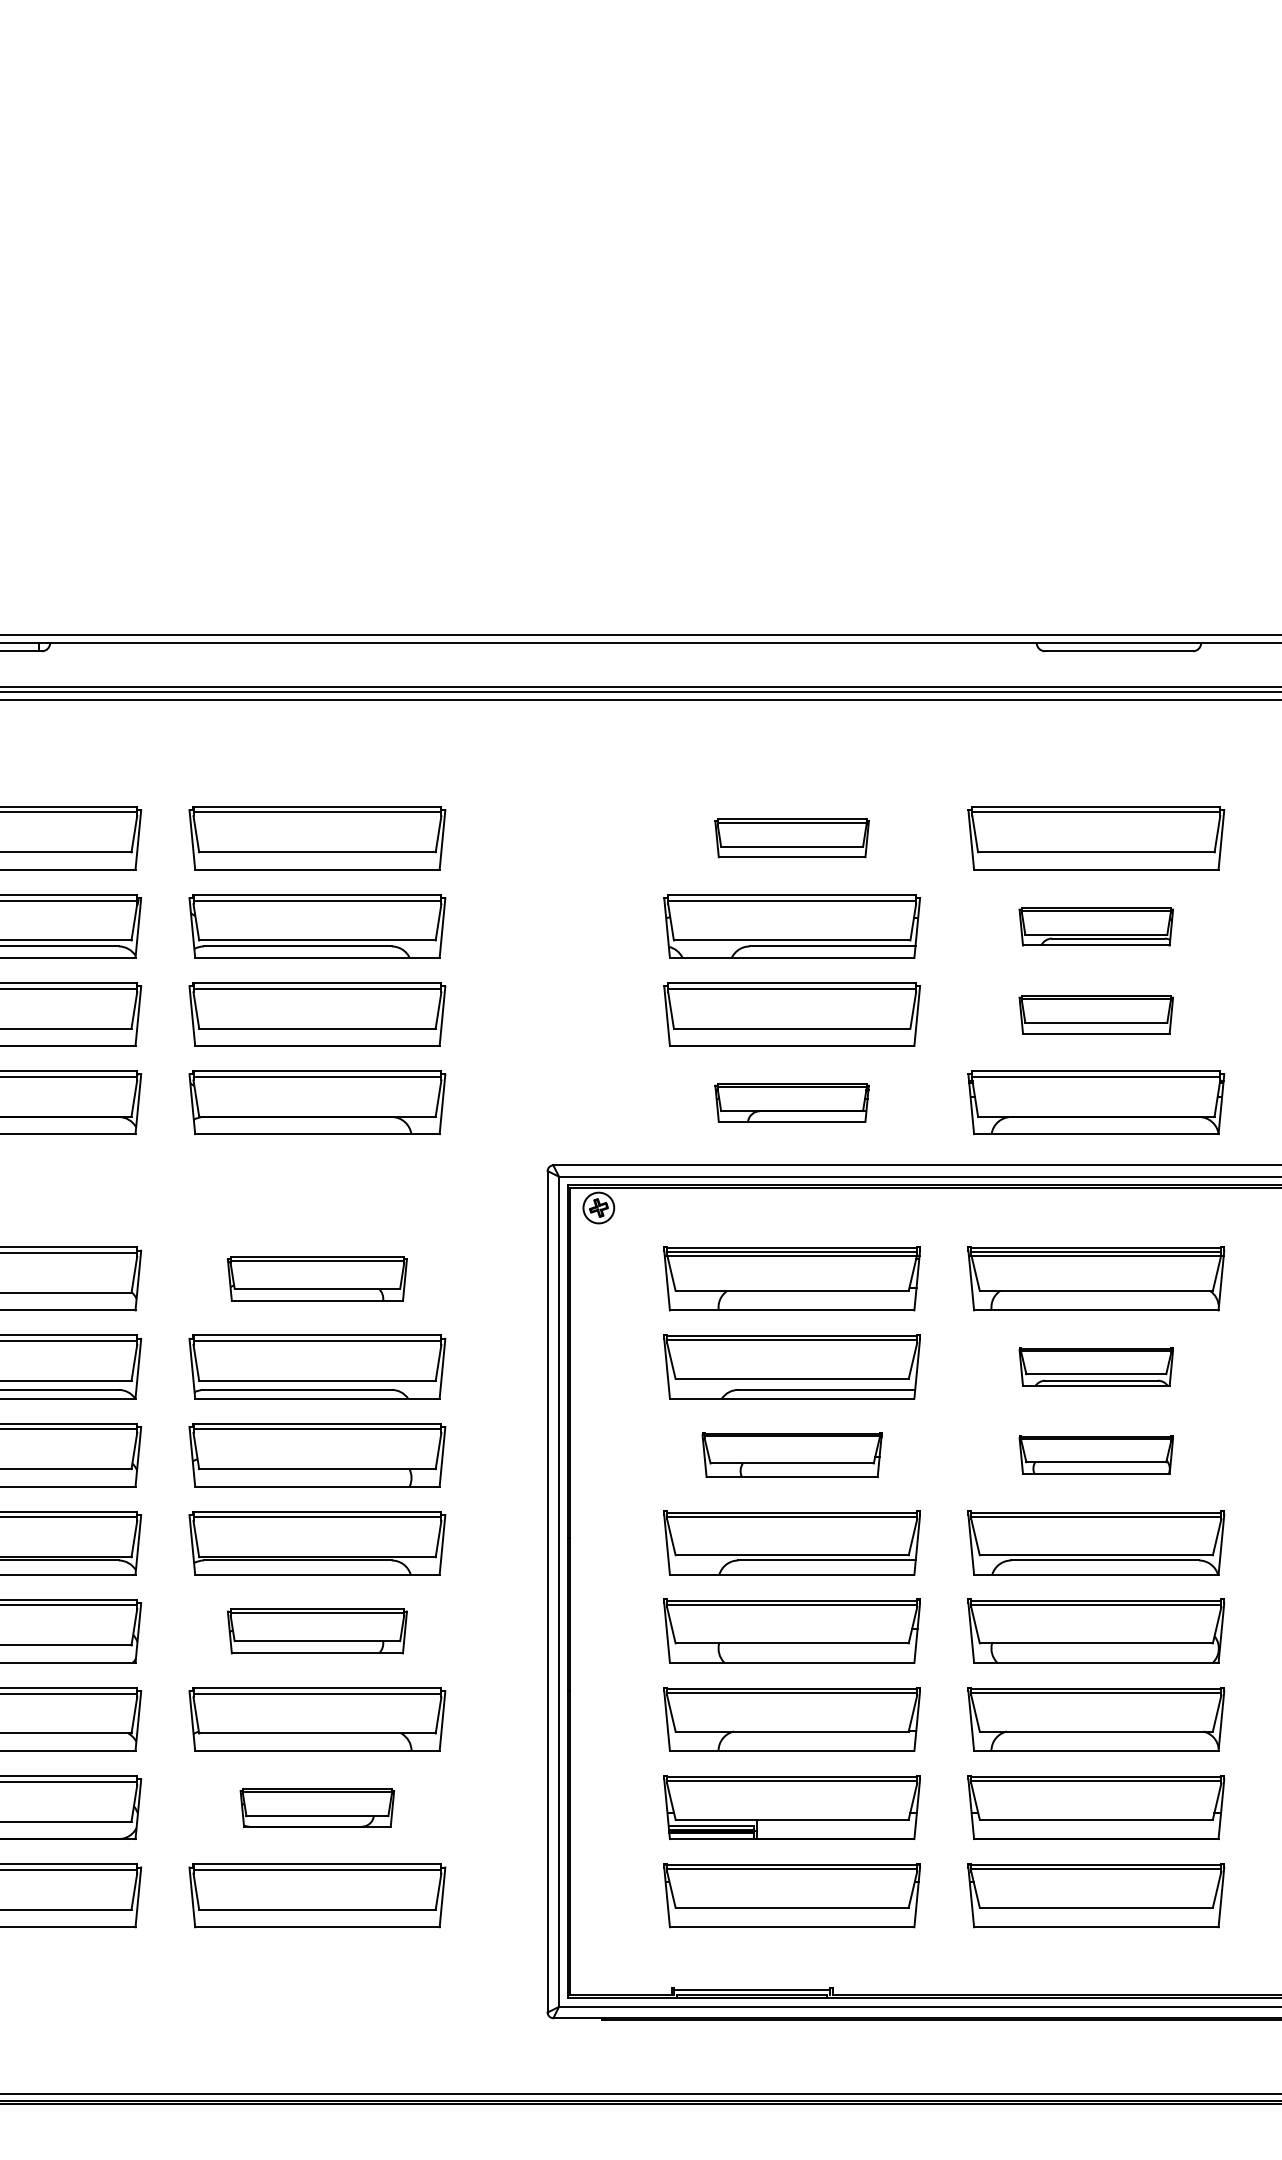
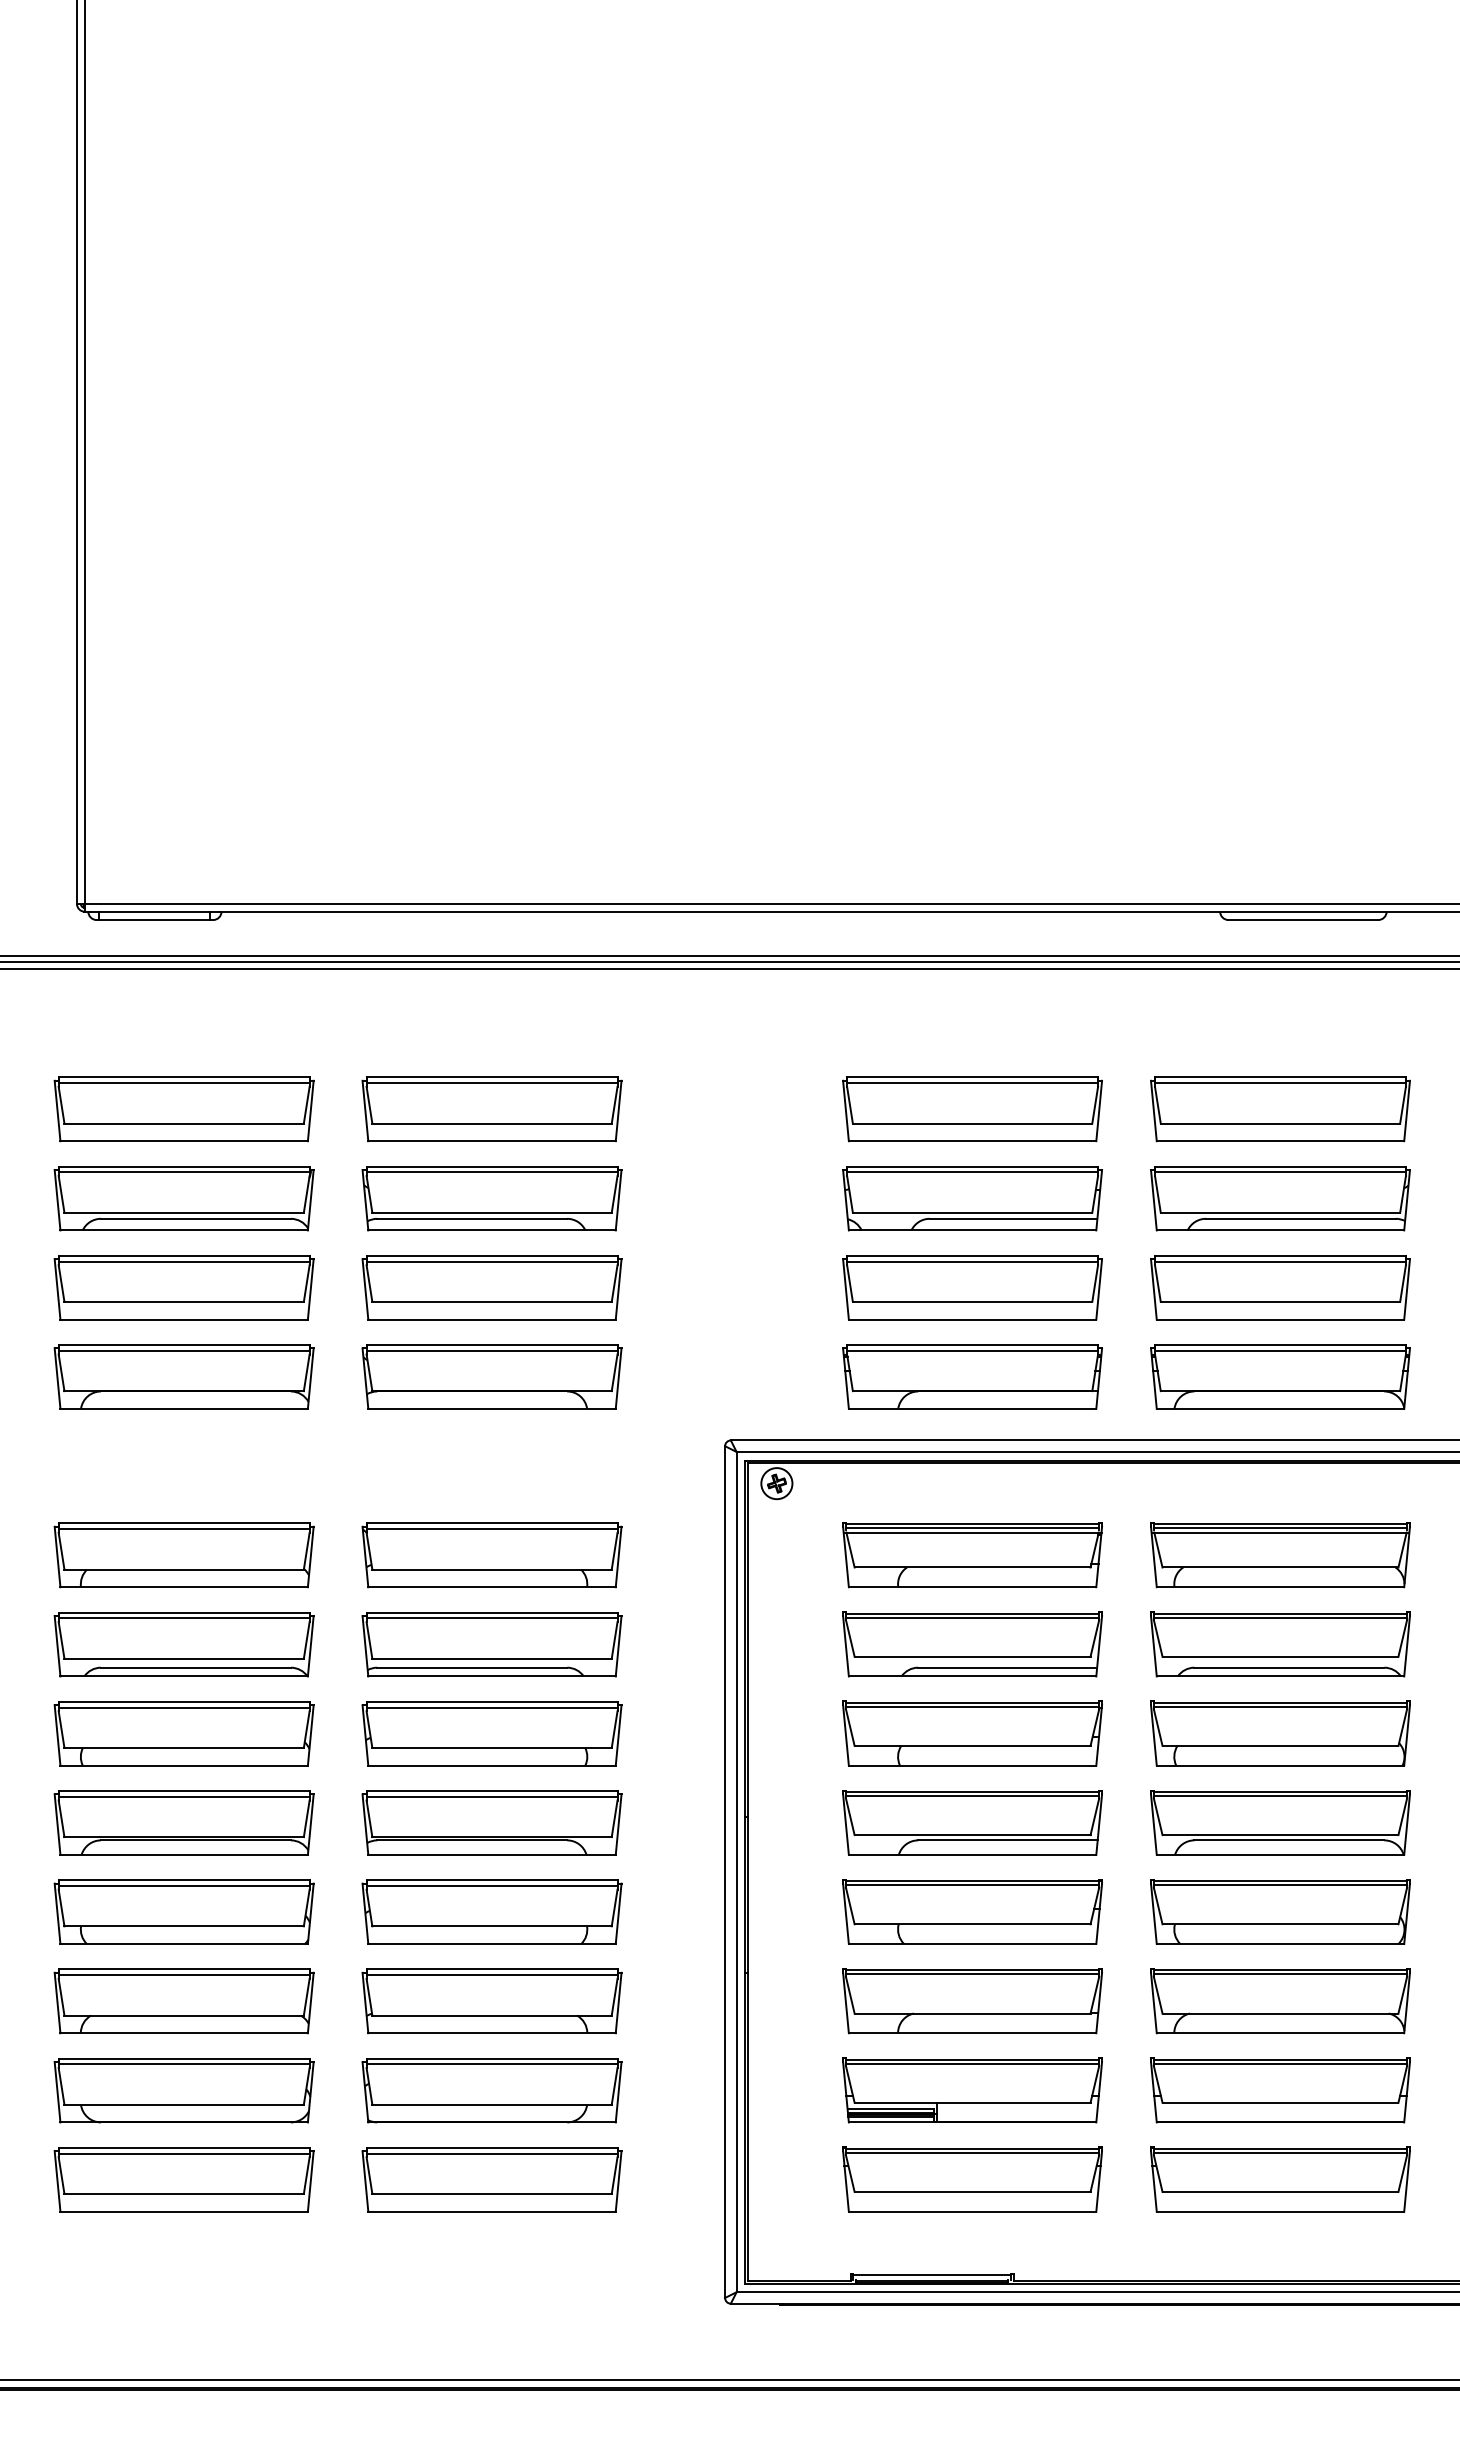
part: (792, 838) -> (972, 1109), size x1.67
part: (1096, 926) -> (1280, 1198), size x1.67
part: (1096, 1014) -> (1280, 1287), size x1.67
part: (792, 1102) -> (972, 1376), size x1.67
part: (316, 1279) -> (491, 1555), size x1.43
part: (1096, 1366) -> (1280, 1644), size x1.67
part: (792, 1454) -> (972, 1733), size x1.43
part: (1096, 1454) -> (1280, 1733), size x1.67
part: (316, 1630) -> (491, 1911), size x1.43
part: (316, 1807) -> (491, 2090), size x1.67

